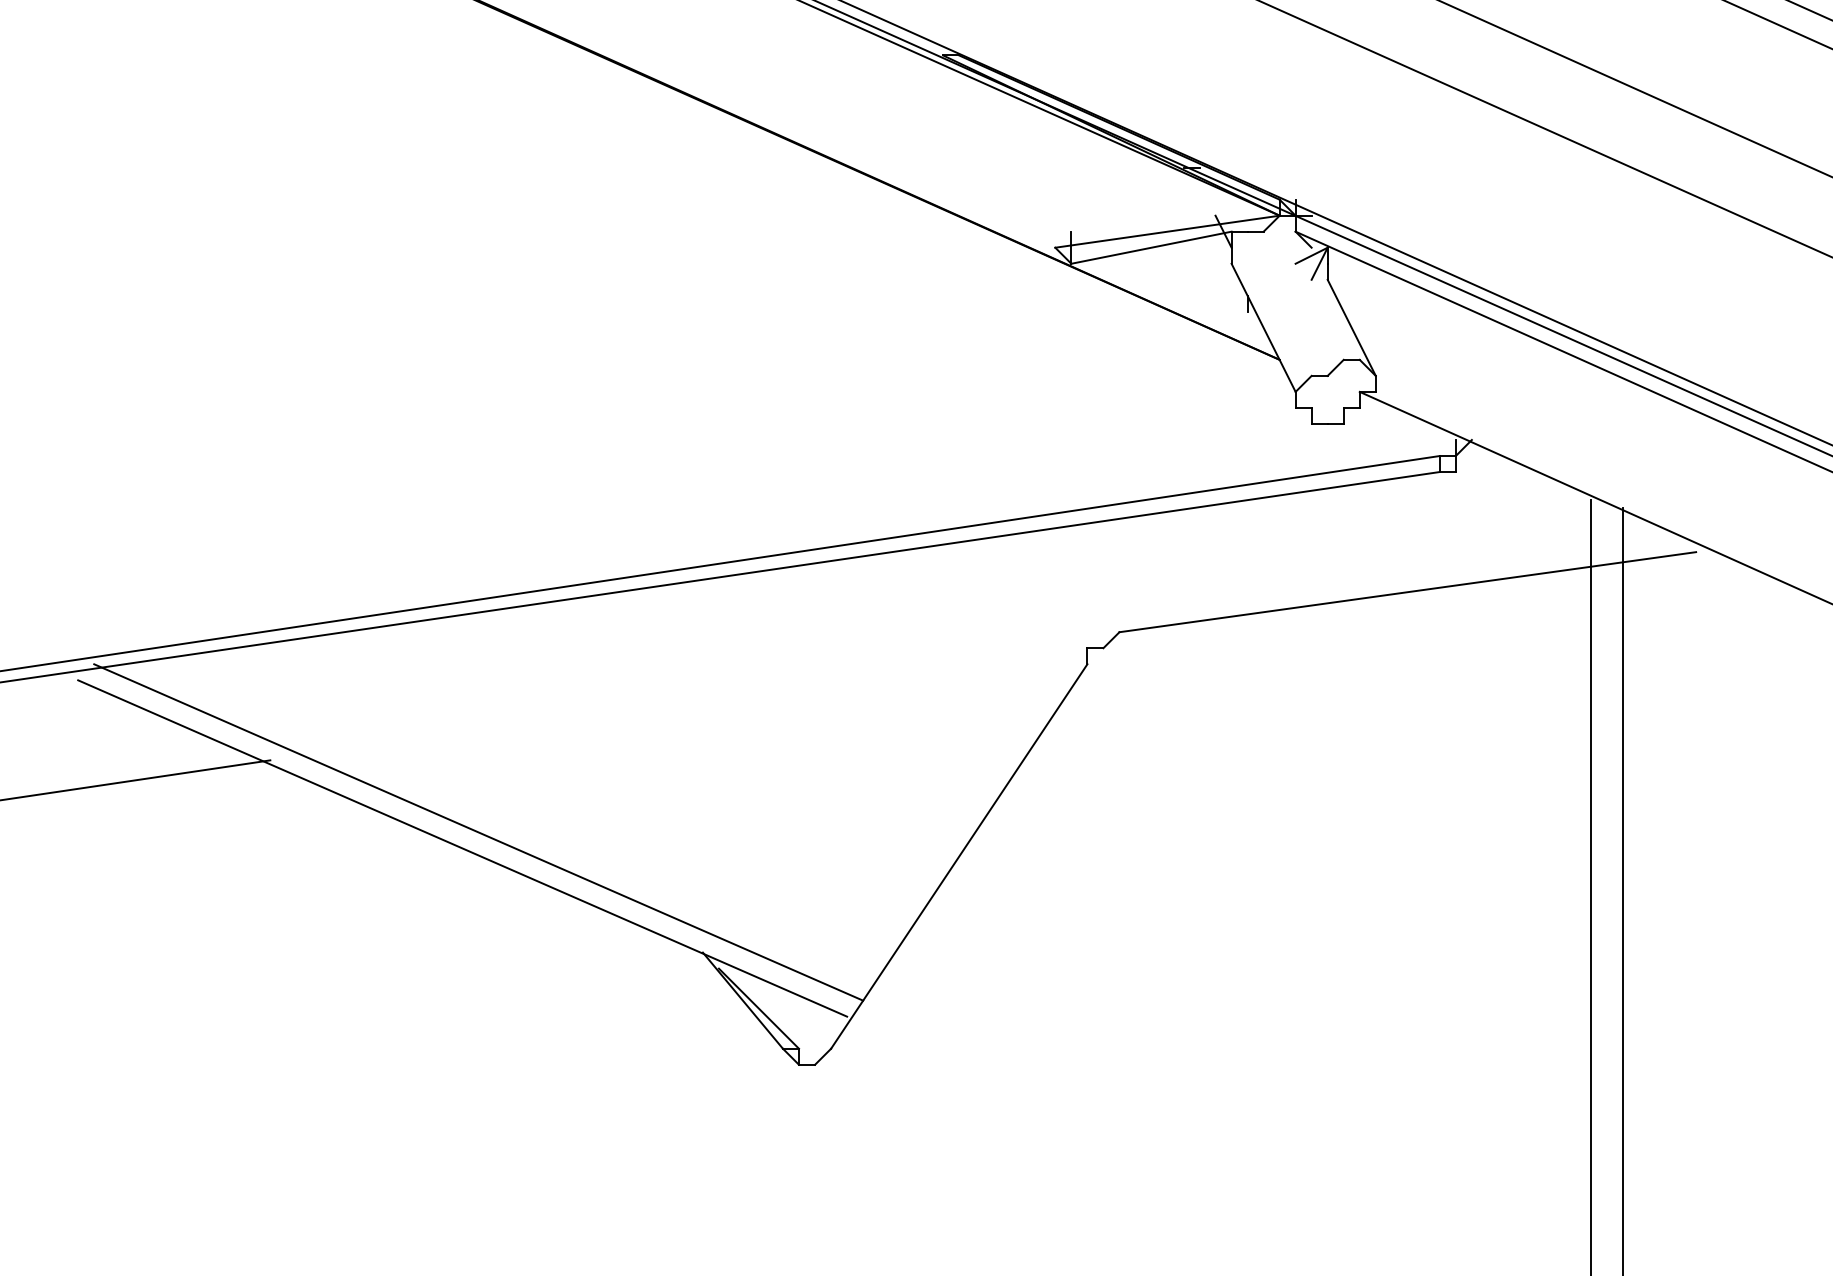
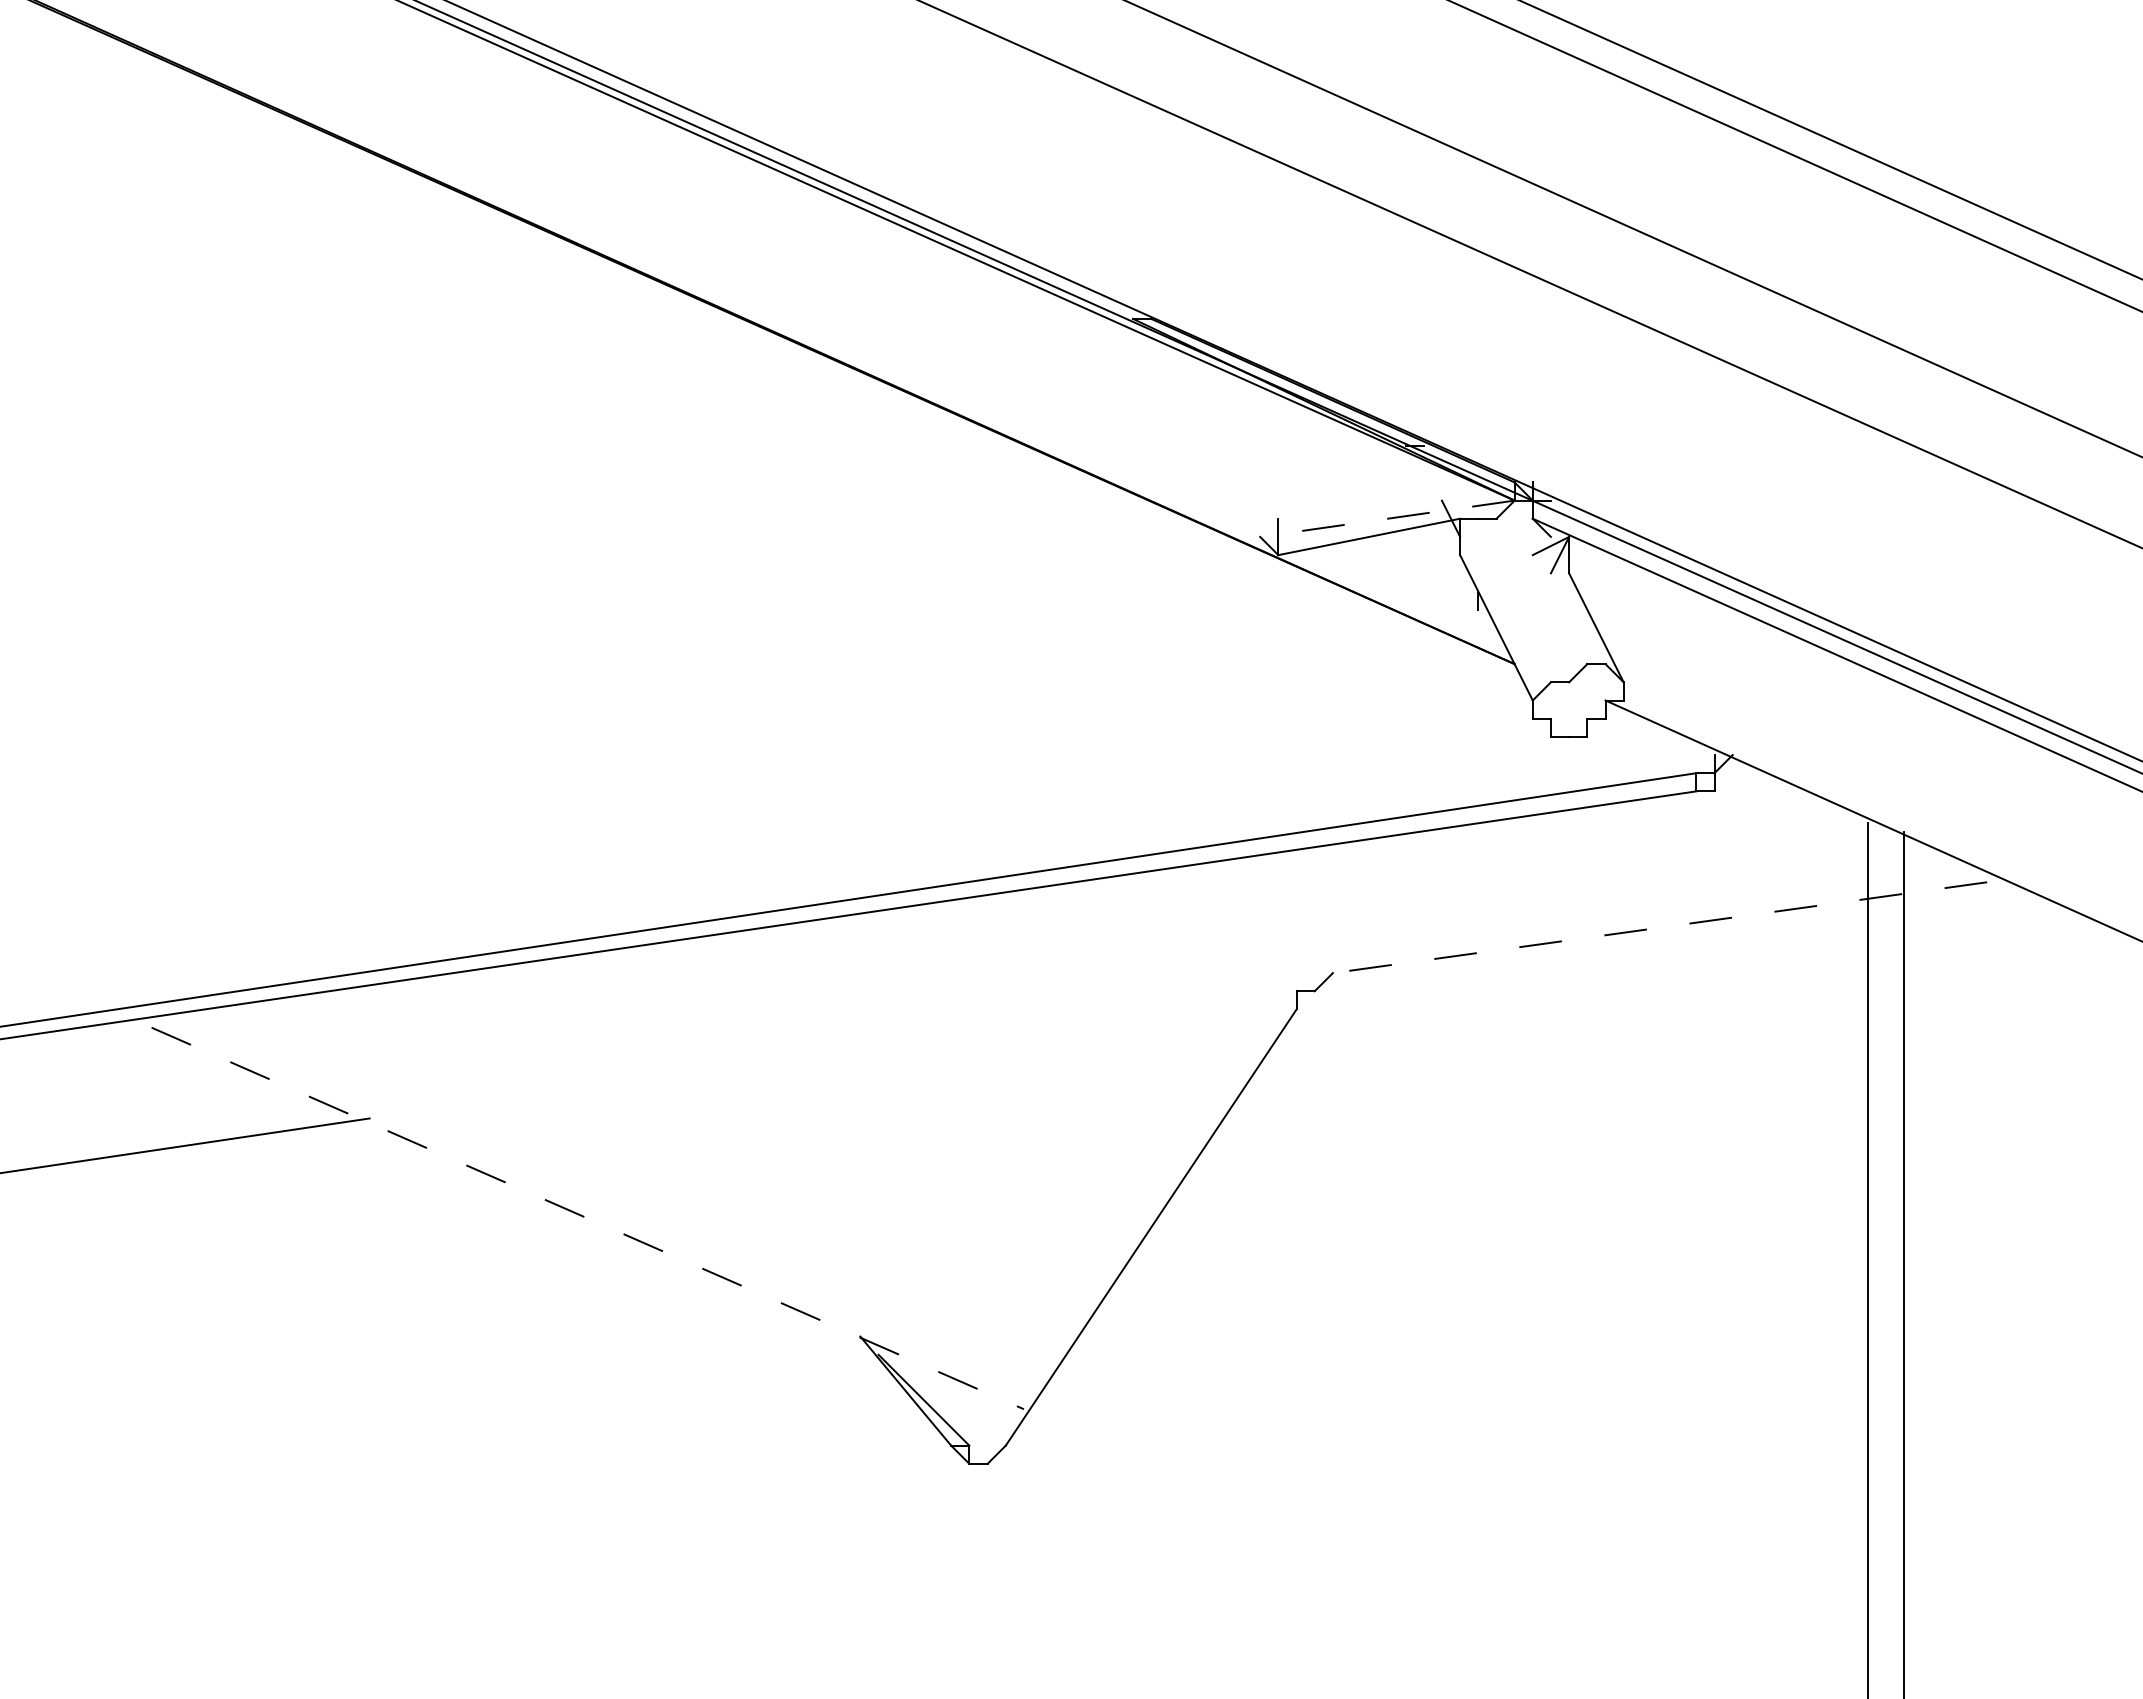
line: (1167, 231) -> (1387, 518), solid -> dashed
line: (1407, 592) -> (1659, 927), solid -> dashed
line: (478, 832) -> (605, 1200), removed
line: (463, 848) -> (588, 1218), solid -> dashed

